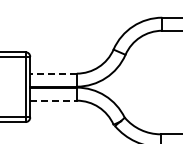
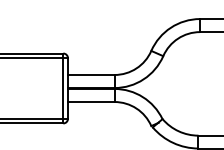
line: (52, 73) -> (90, 74), dashed -> solid
line: (53, 101) -> (91, 102), dashed -> solid

